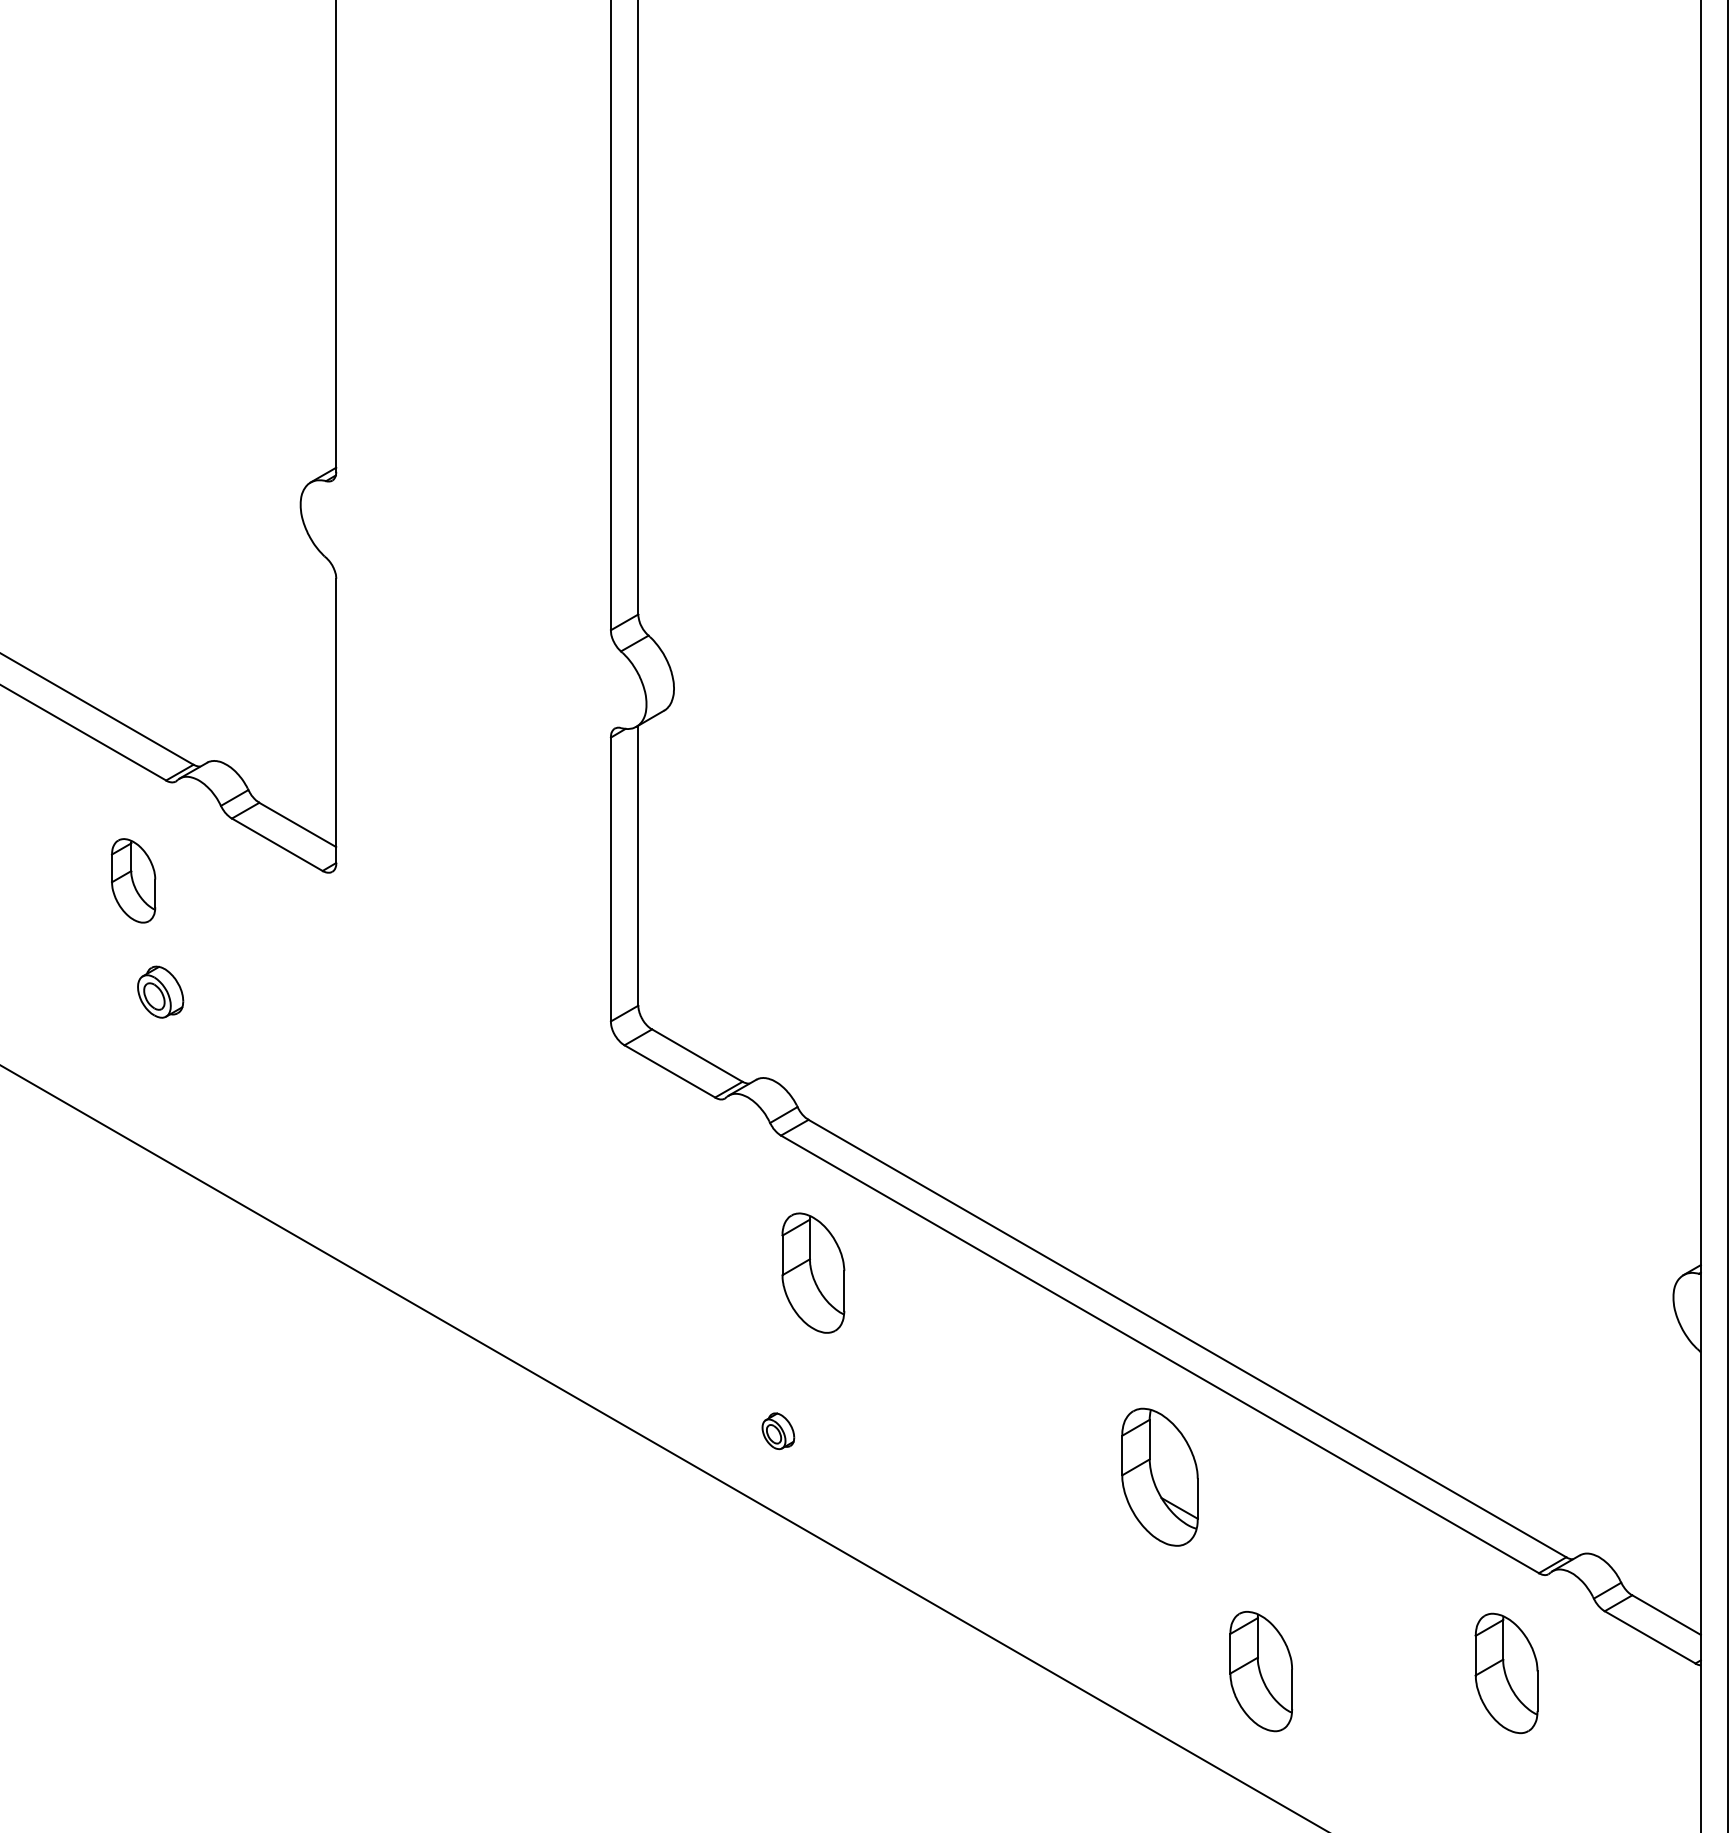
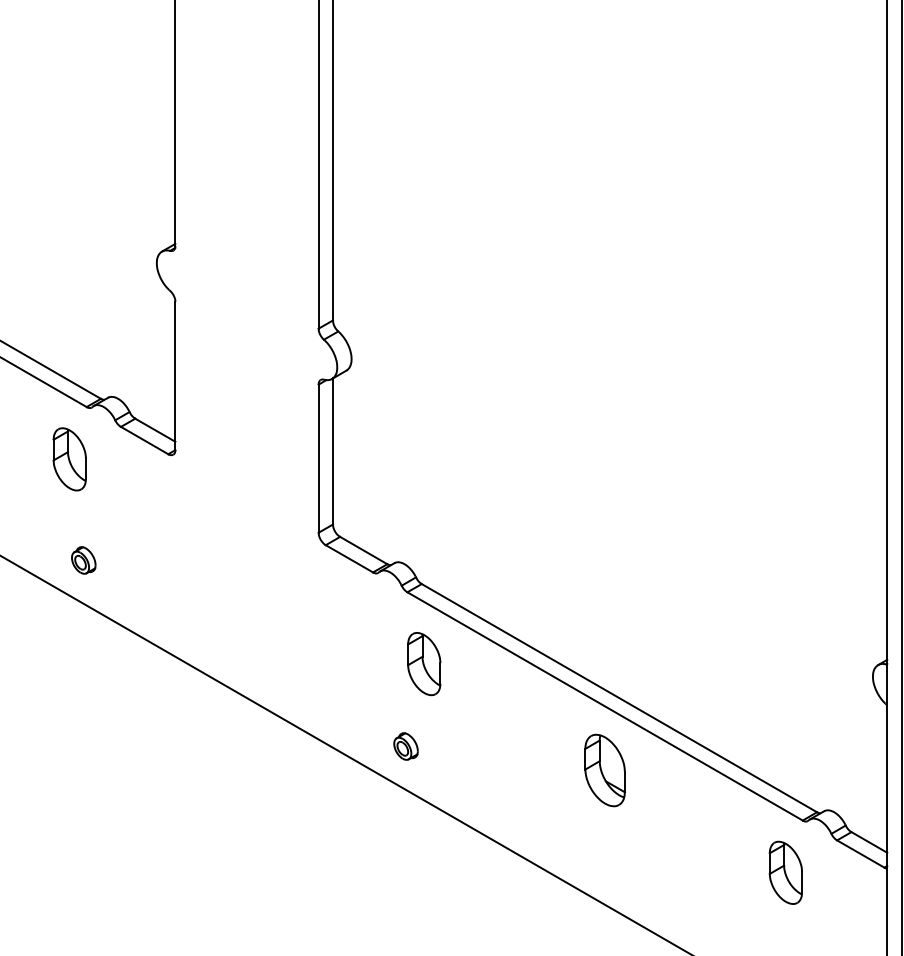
part: (133, 881) -> (69, 459), size x1.43
part: (160, 992) -> (83, 560), moved
part: (777, 1431) -> (405, 746), size x1.43
part: (1260, 1670) -> (657, 871), removed

